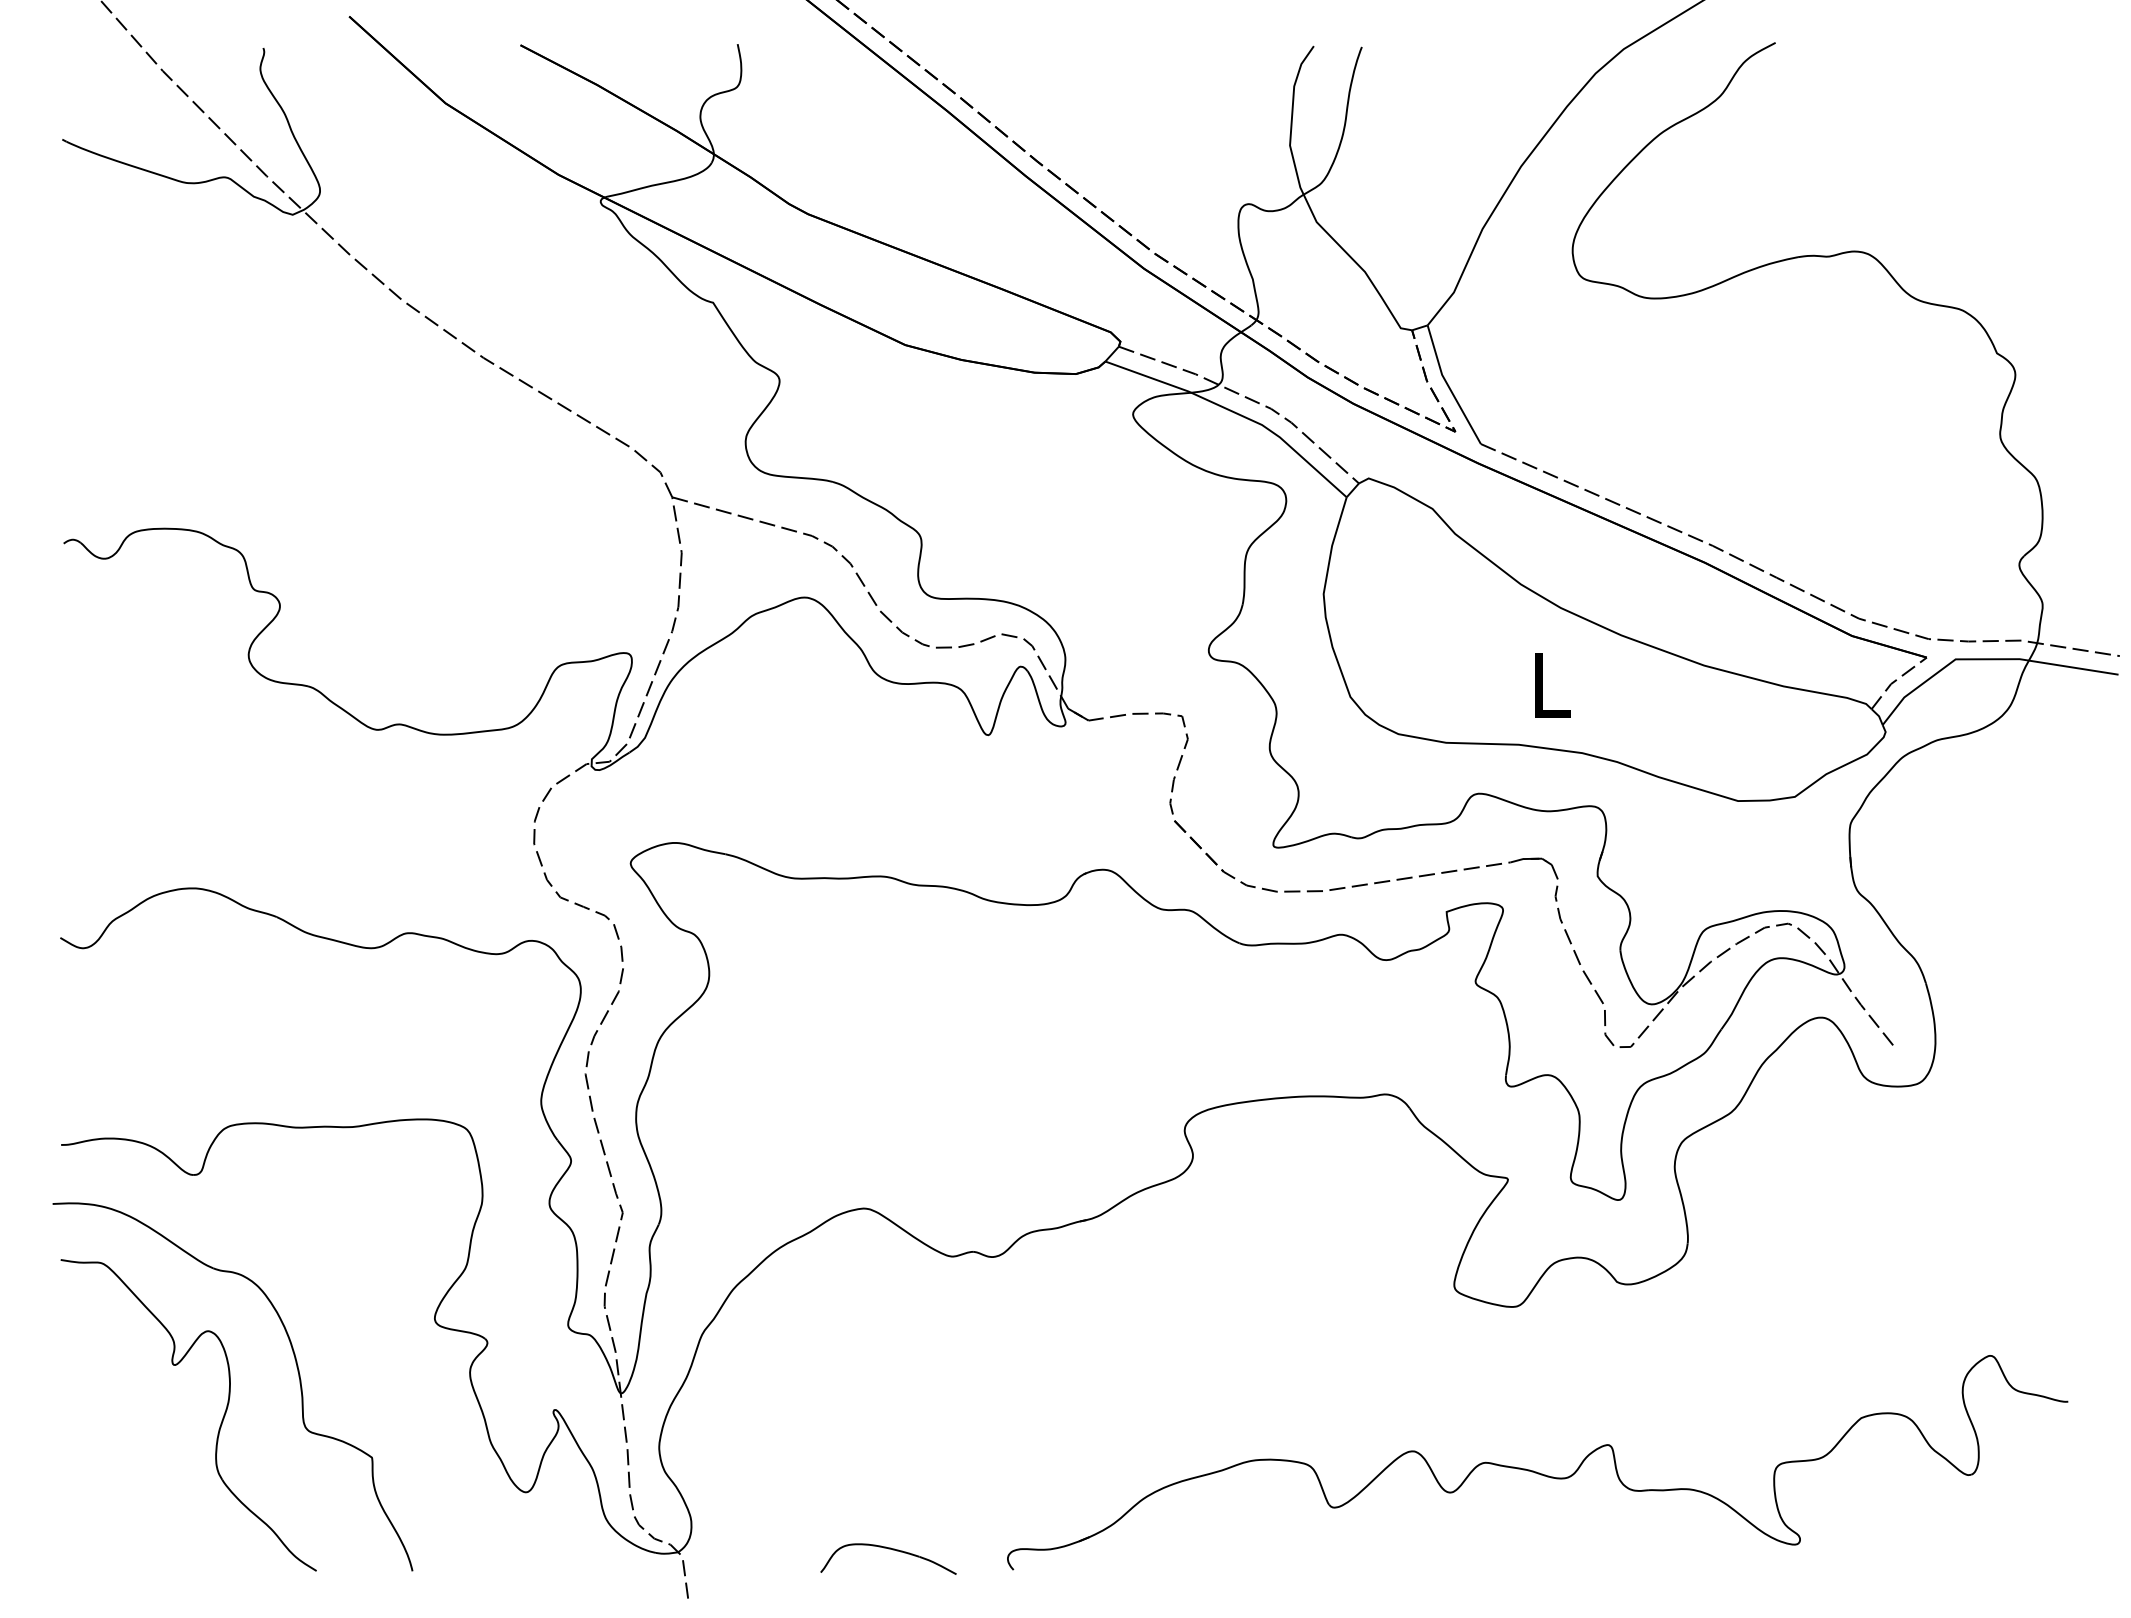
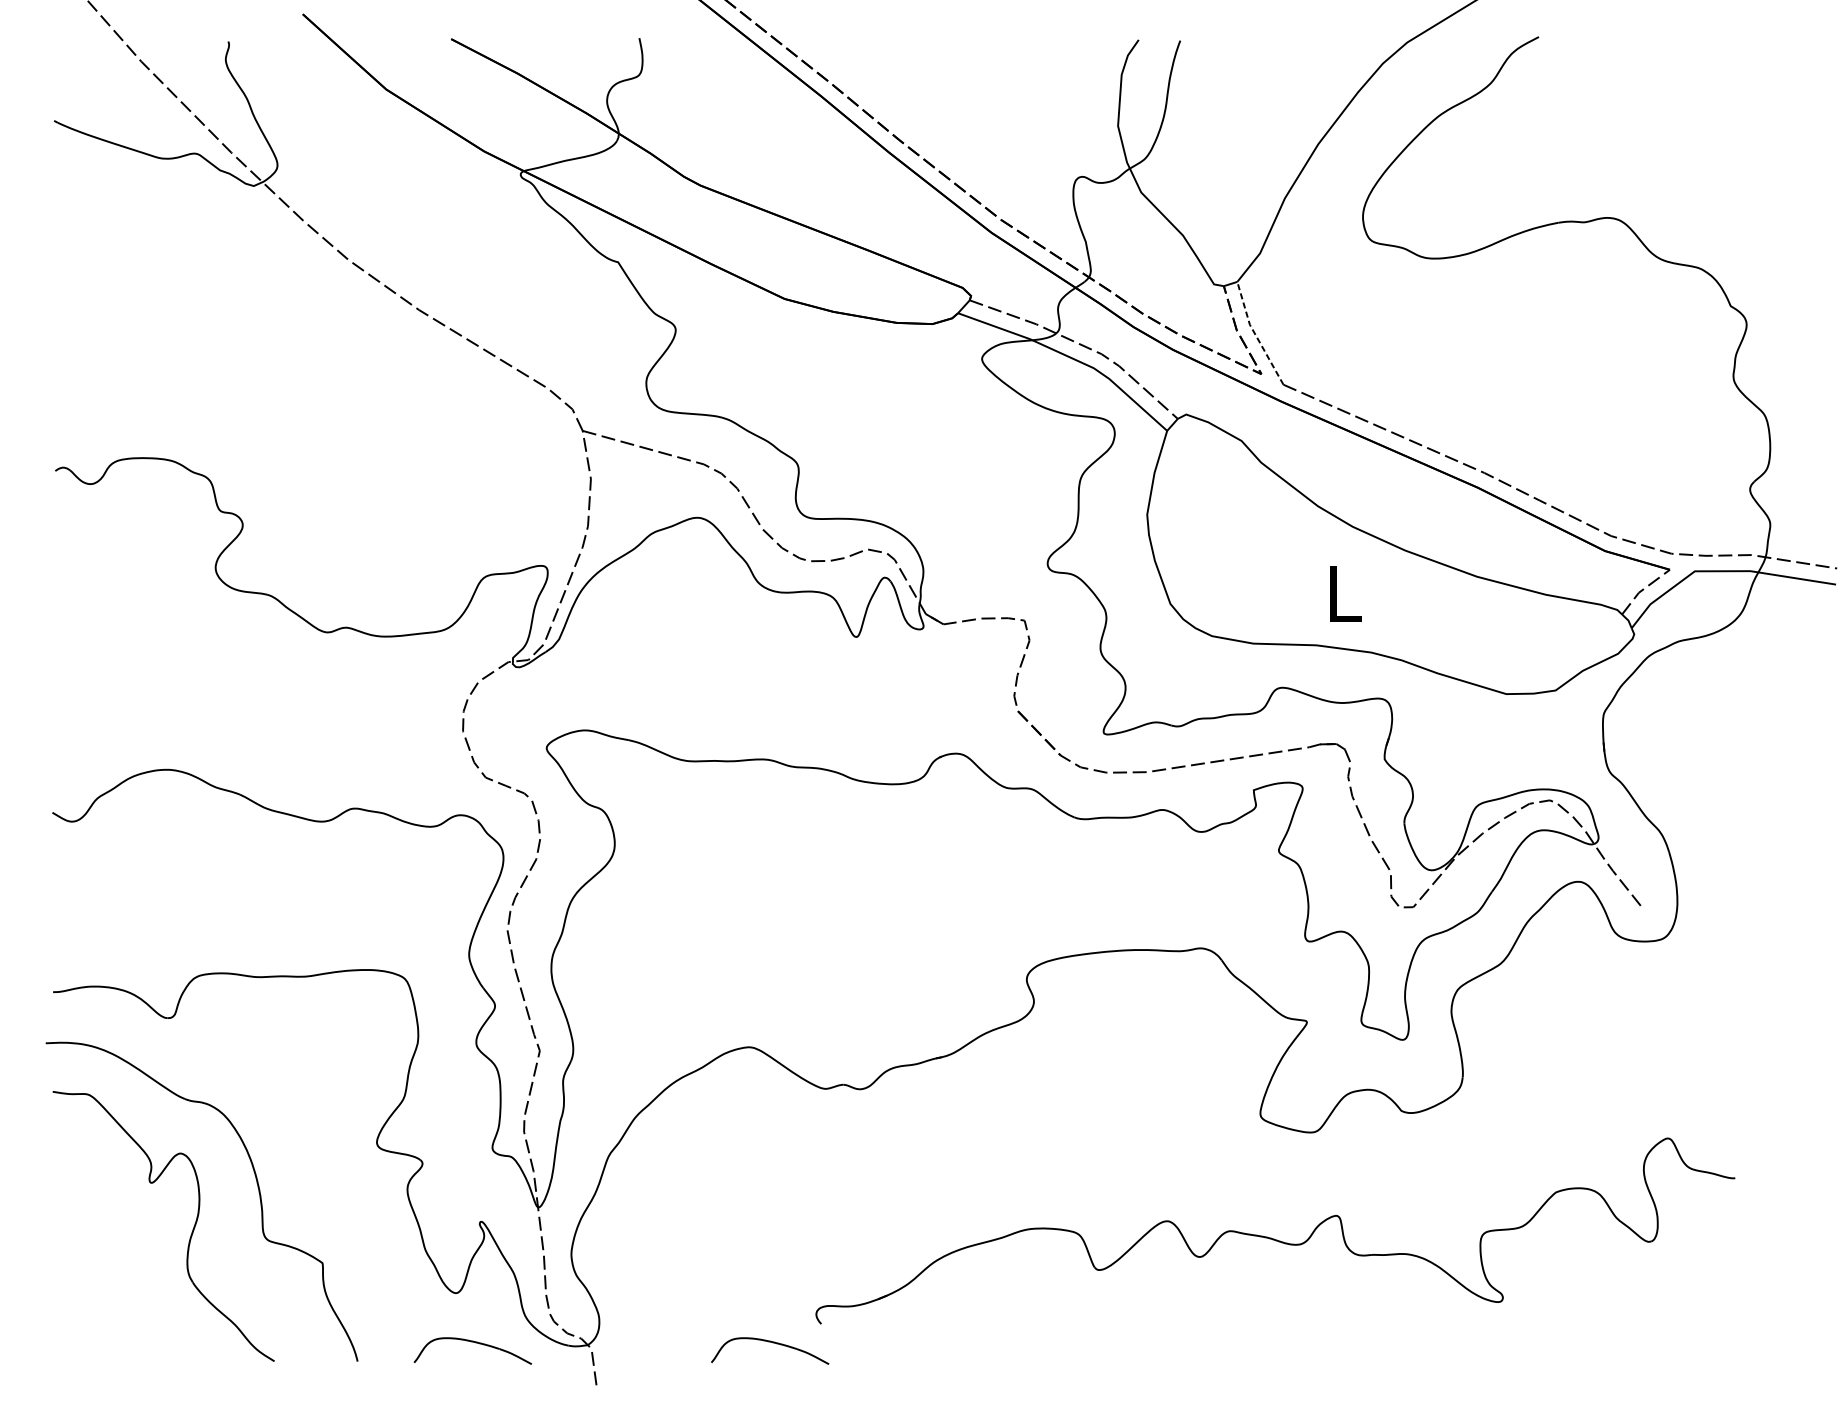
line: (1448, 386) -> (1255, 334), solid -> dashed
part: (1533, 1470) -> (1271, 1237), moved
part: (549, 1550) -> (476, 1343), added

